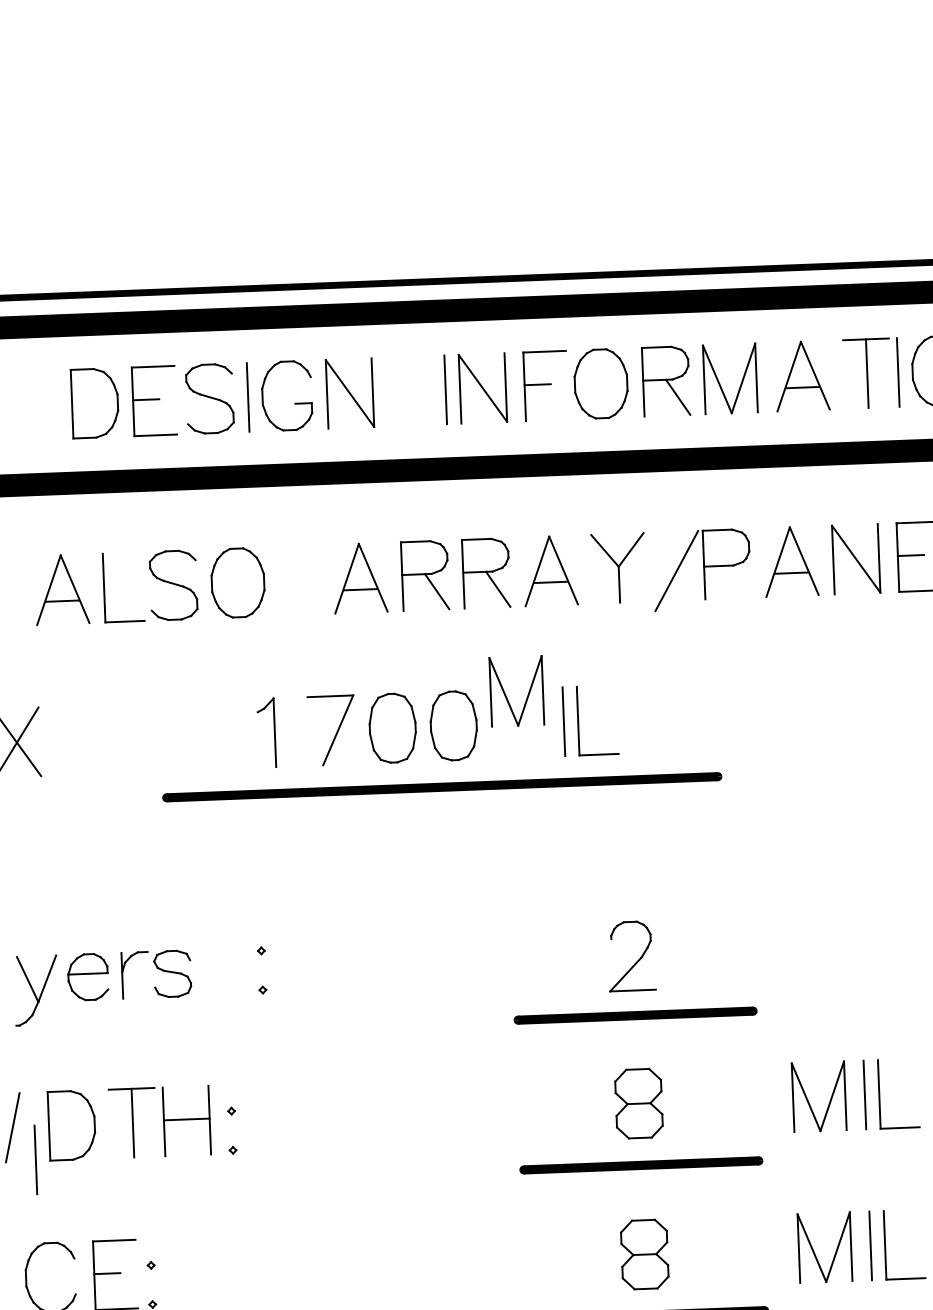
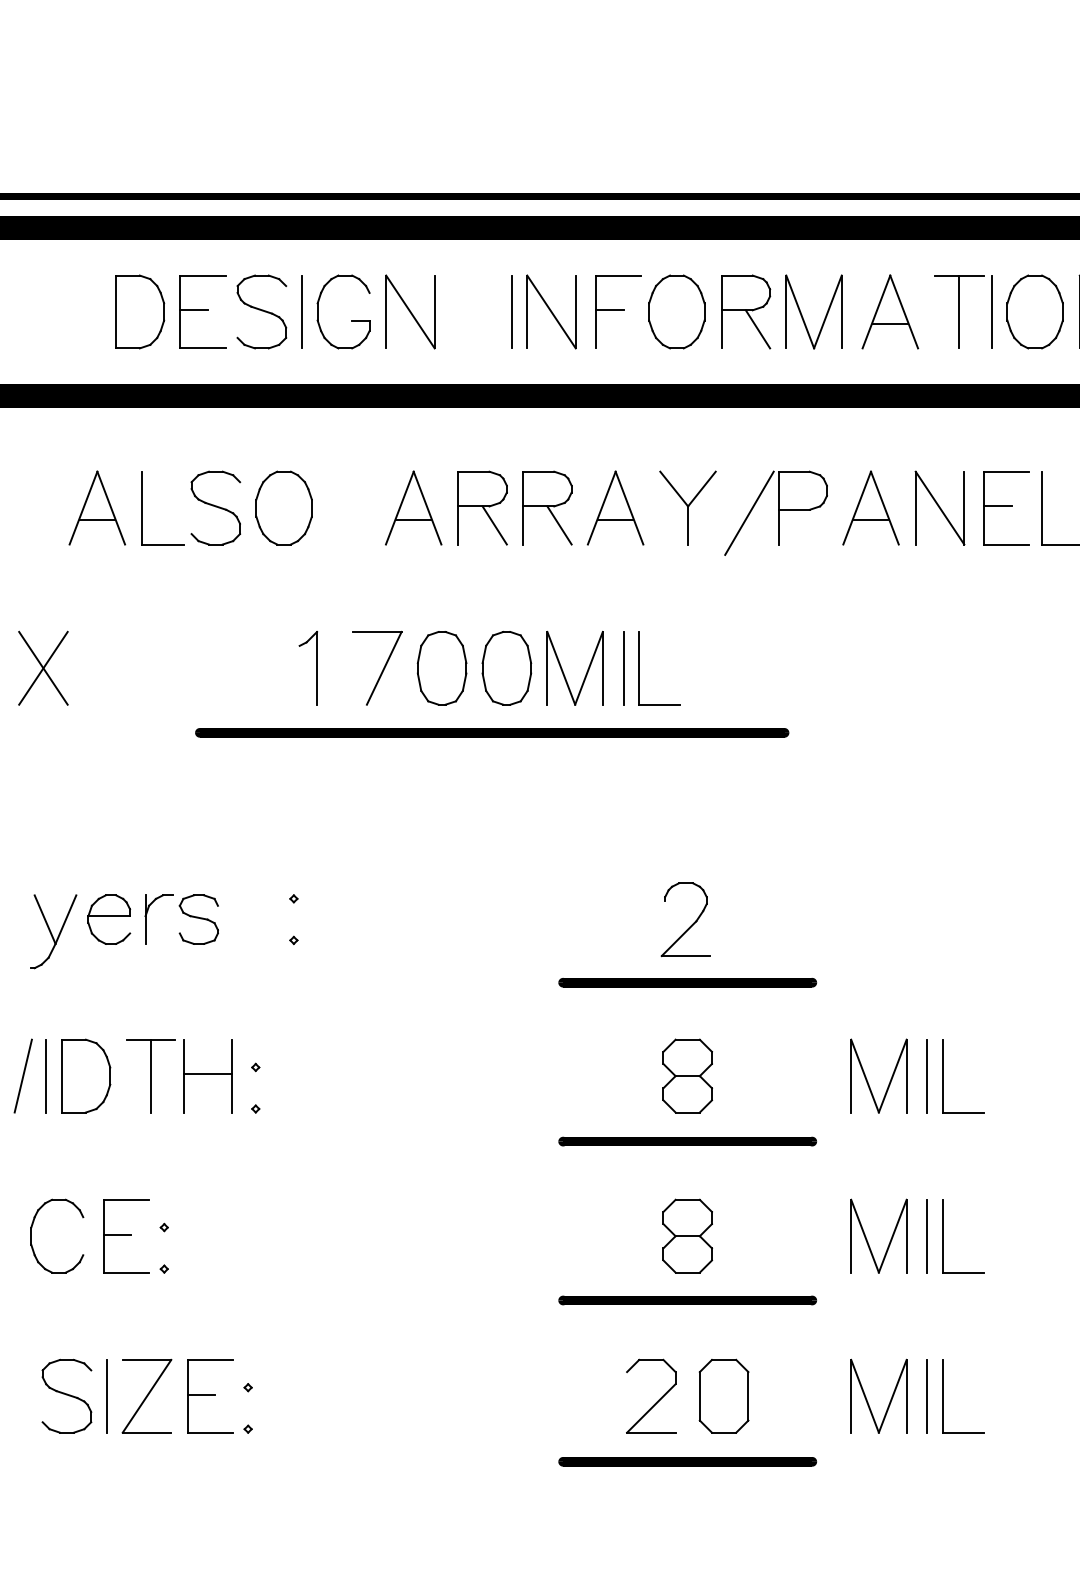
part: (506, 693) -> (563, 670), moved
line: (34, 1160) -> (45, 1076), moved

